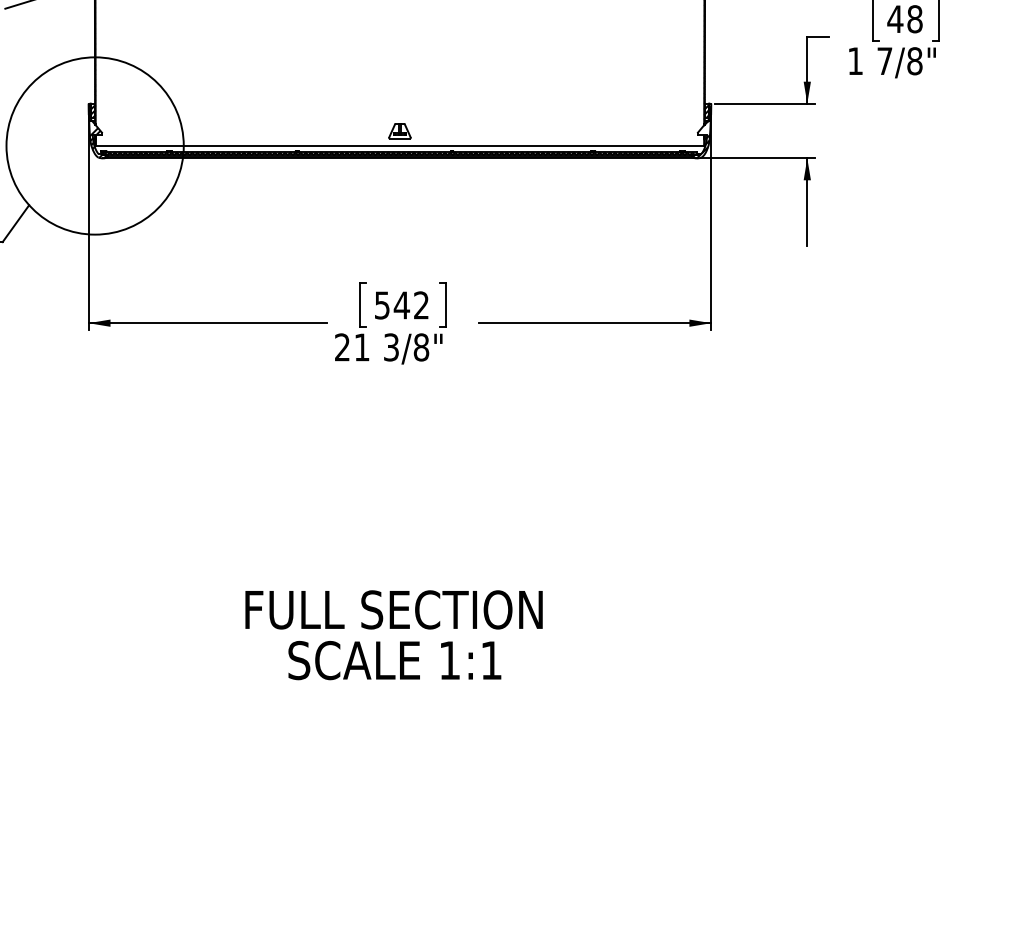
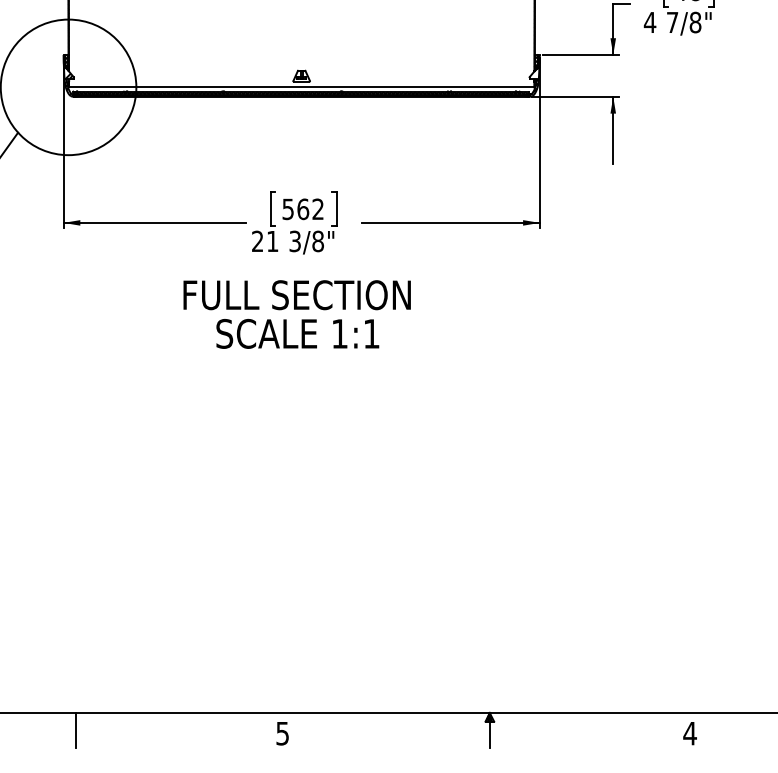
text: (854, 61) -> (649, 22), 1 -> 4
text: (402, 305) -> (303, 209), 542 -> 562
text: (393, 635) -> (296, 314), moved

